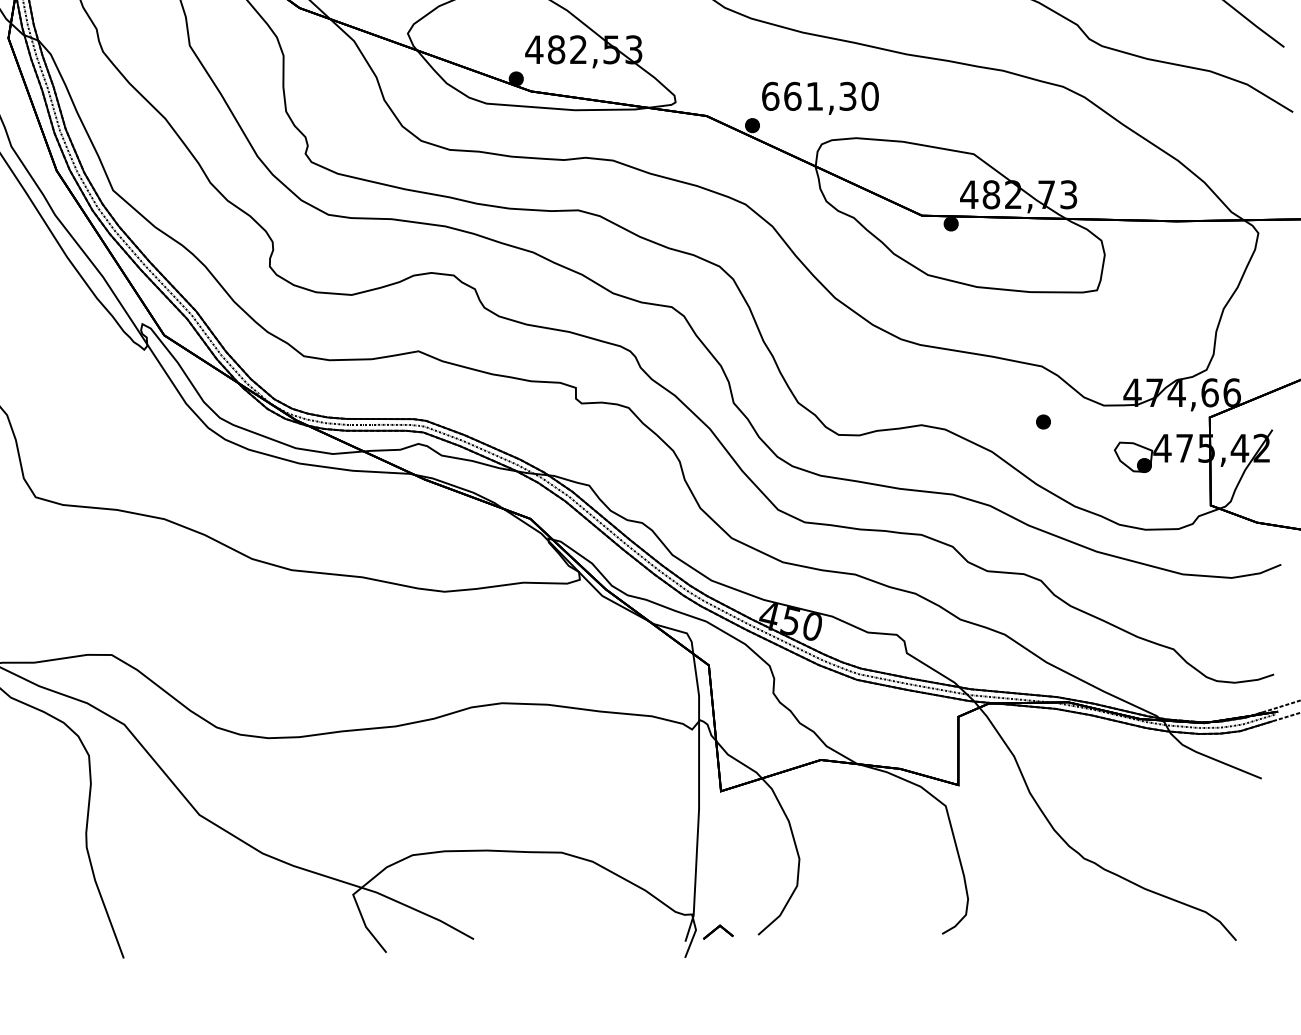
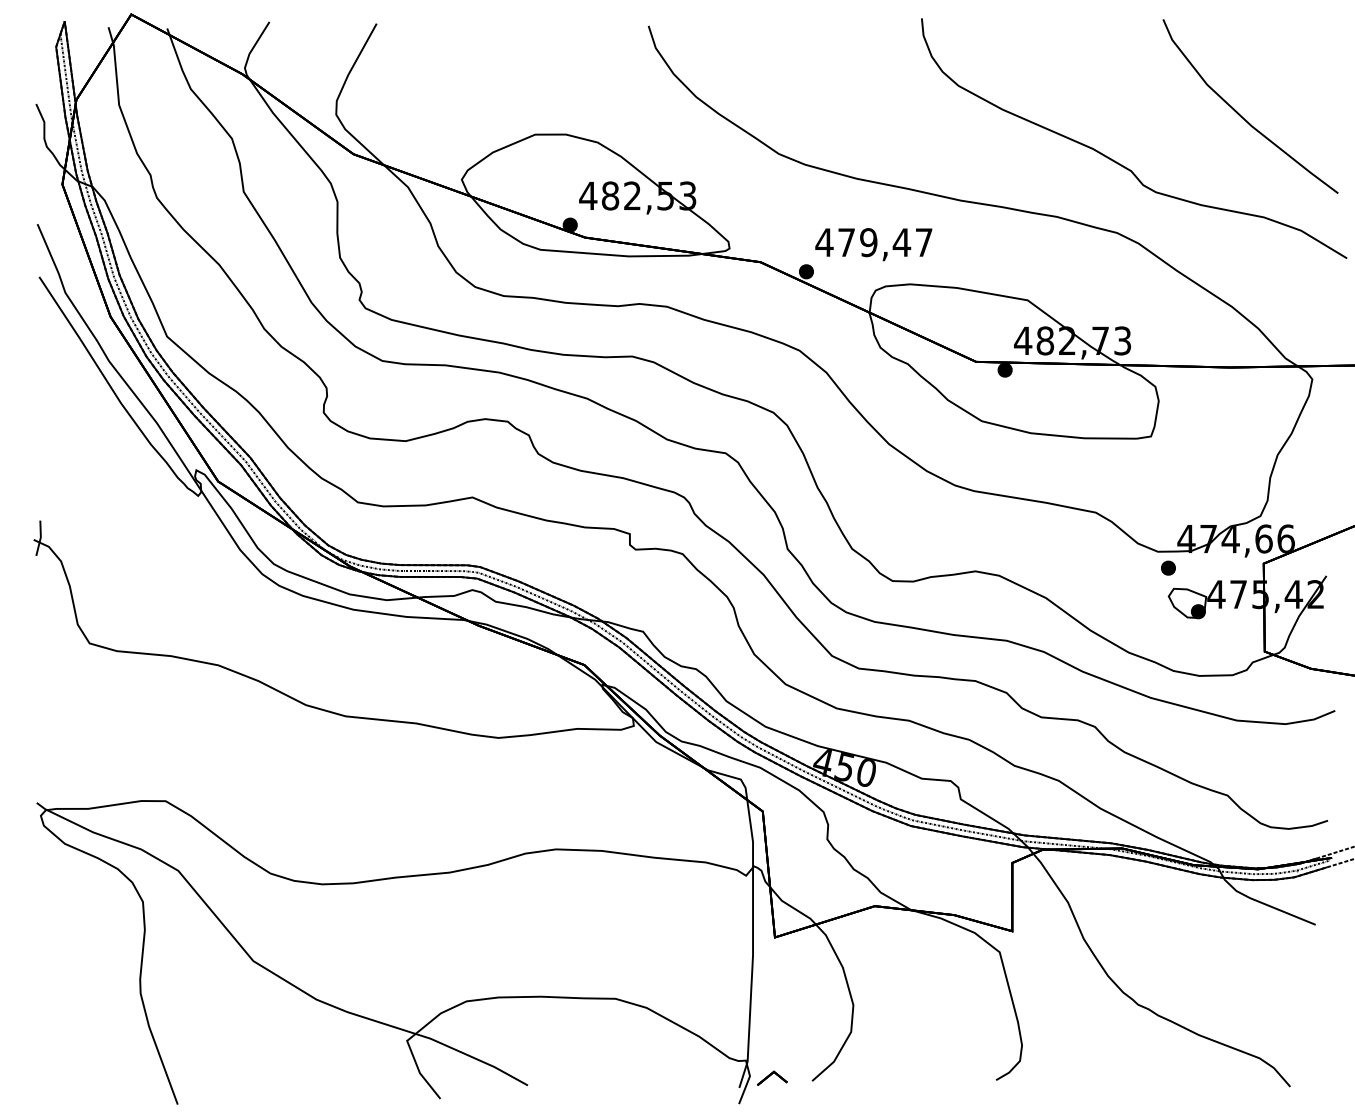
text: (819, 96) -> (873, 242), 661,30 -> 479,47
part: (1043, 421) -> (1168, 567), moved

